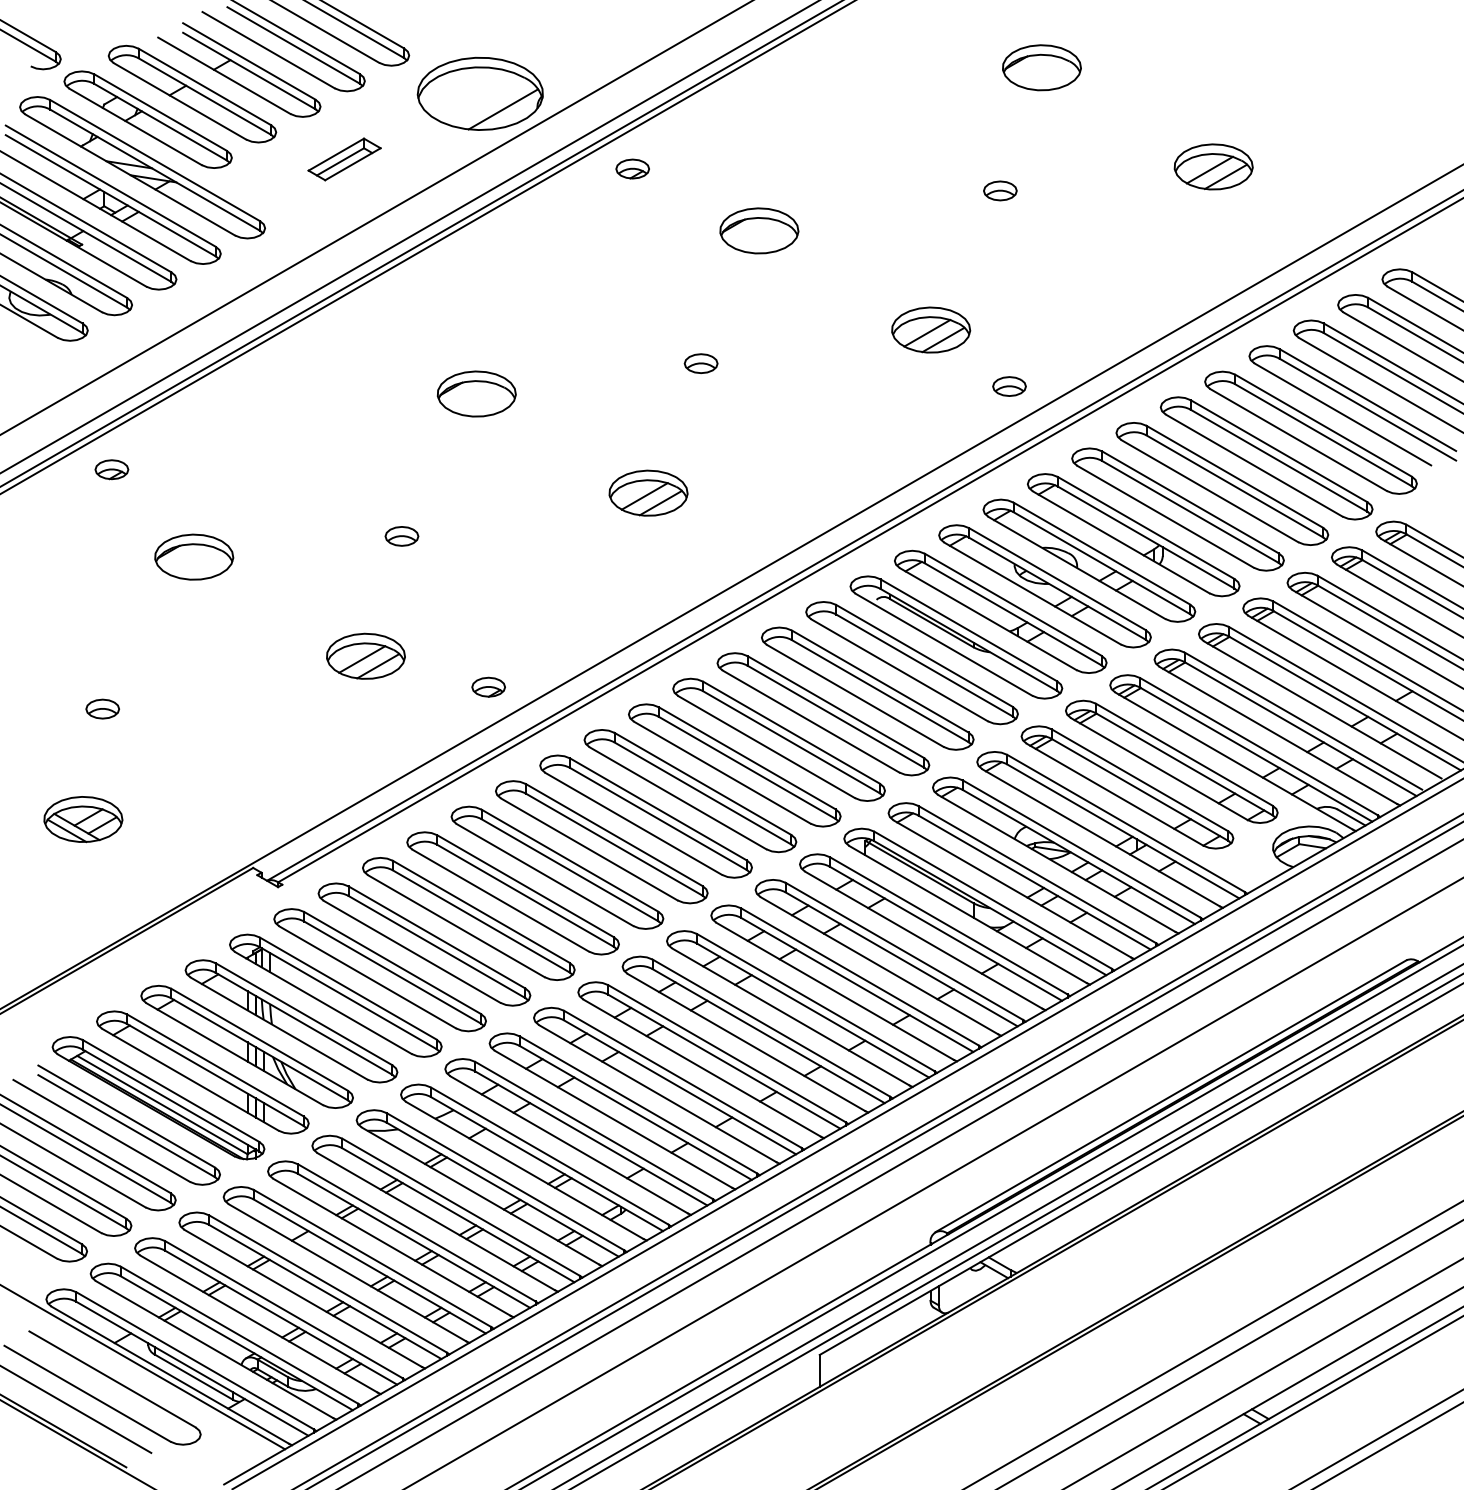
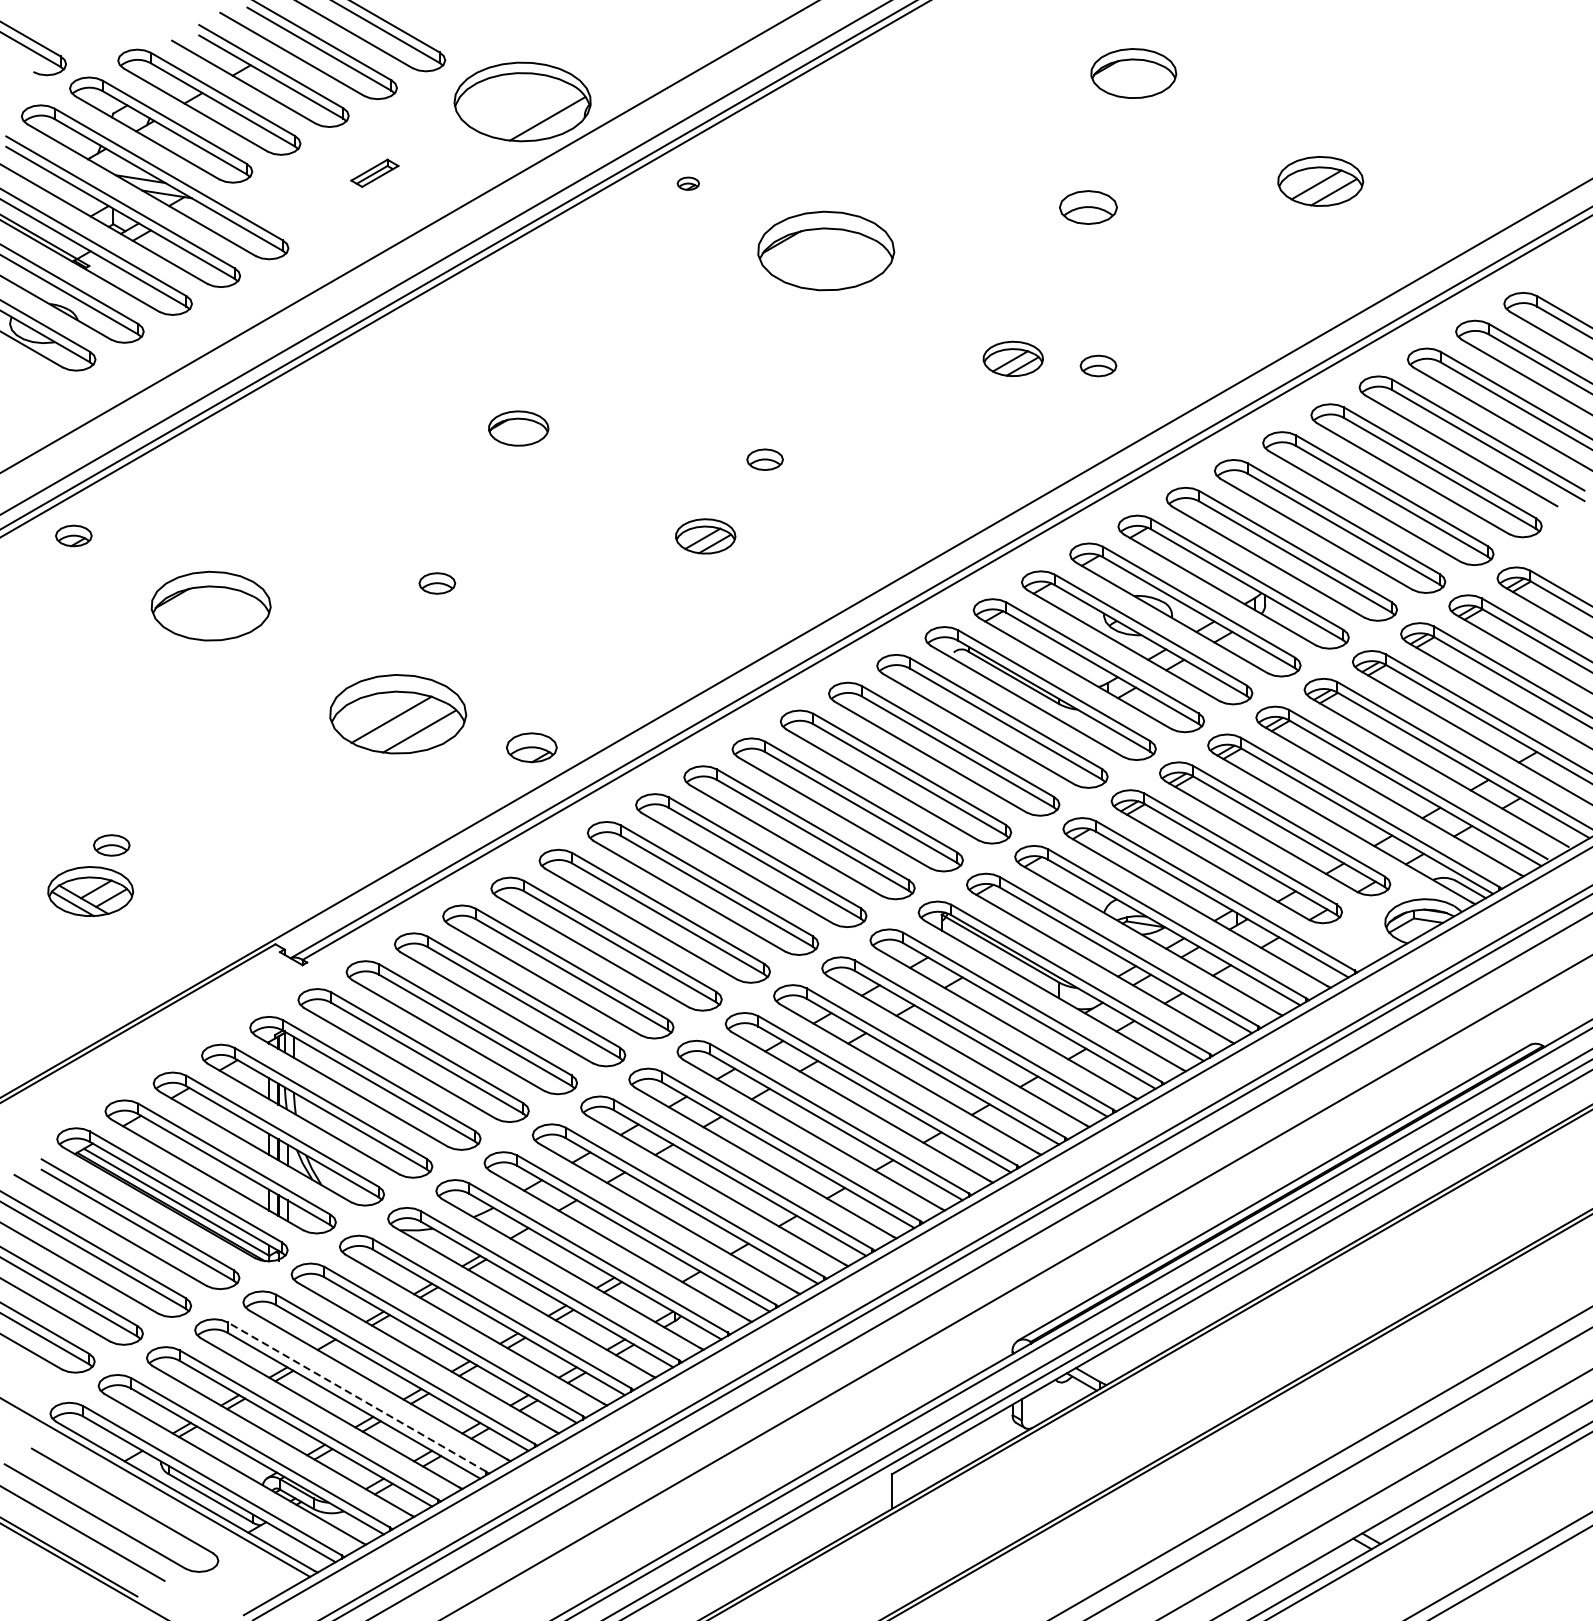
part: (344, 159) -> (374, 173), size x0.6
part: (632, 168) -> (688, 183), size x0.6
part: (1000, 190) -> (1088, 207), size x1.6
part: (759, 230) -> (826, 250), size x1.6
part: (931, 329) -> (1013, 358), size x0.7
part: (700, 363) -> (764, 459), moved
part: (1009, 386) -> (1098, 365), moved
part: (476, 393) -> (518, 427), size x0.7
part: (111, 469) -> (73, 535), moved
part: (648, 492) -> (705, 535), size x0.7
part: (194, 556) -> (211, 605), size x1.4
part: (365, 655) -> (397, 713), size x1.6
part: (488, 686) -> (531, 746), size x1.4
part: (102, 708) -> (111, 844), moved
line: (327, 1283) -> (356, 1396), solid -> dashed

